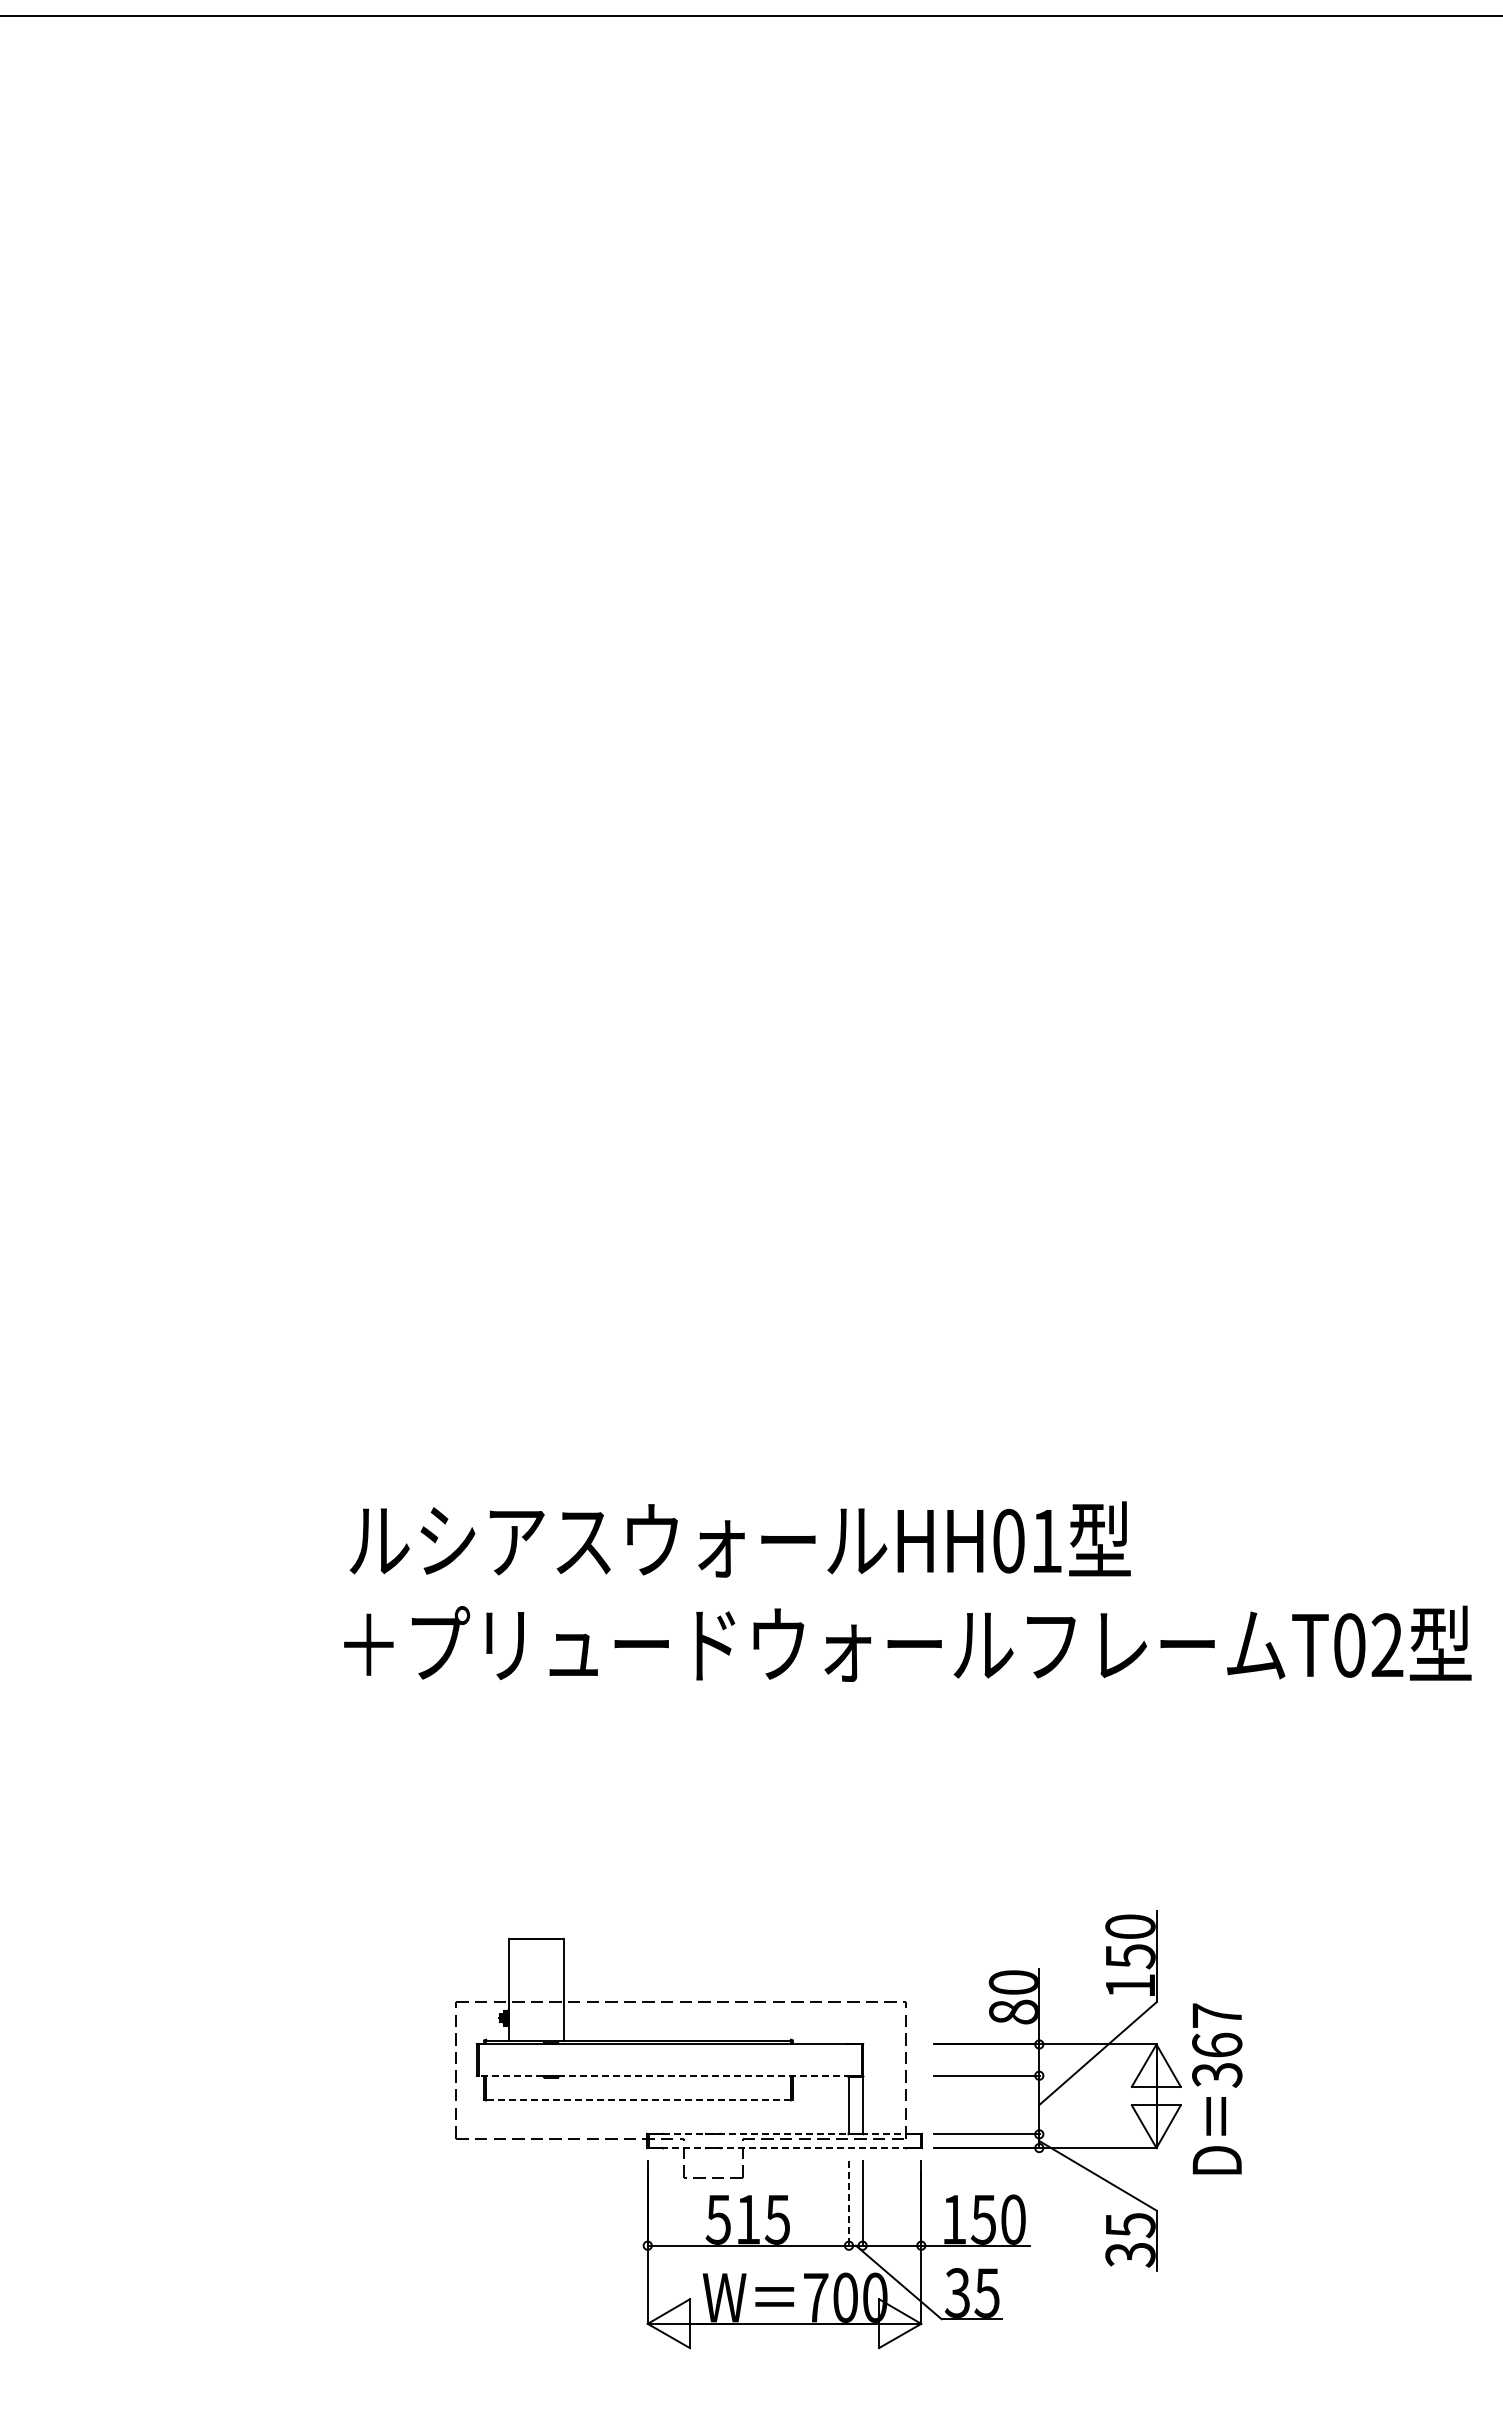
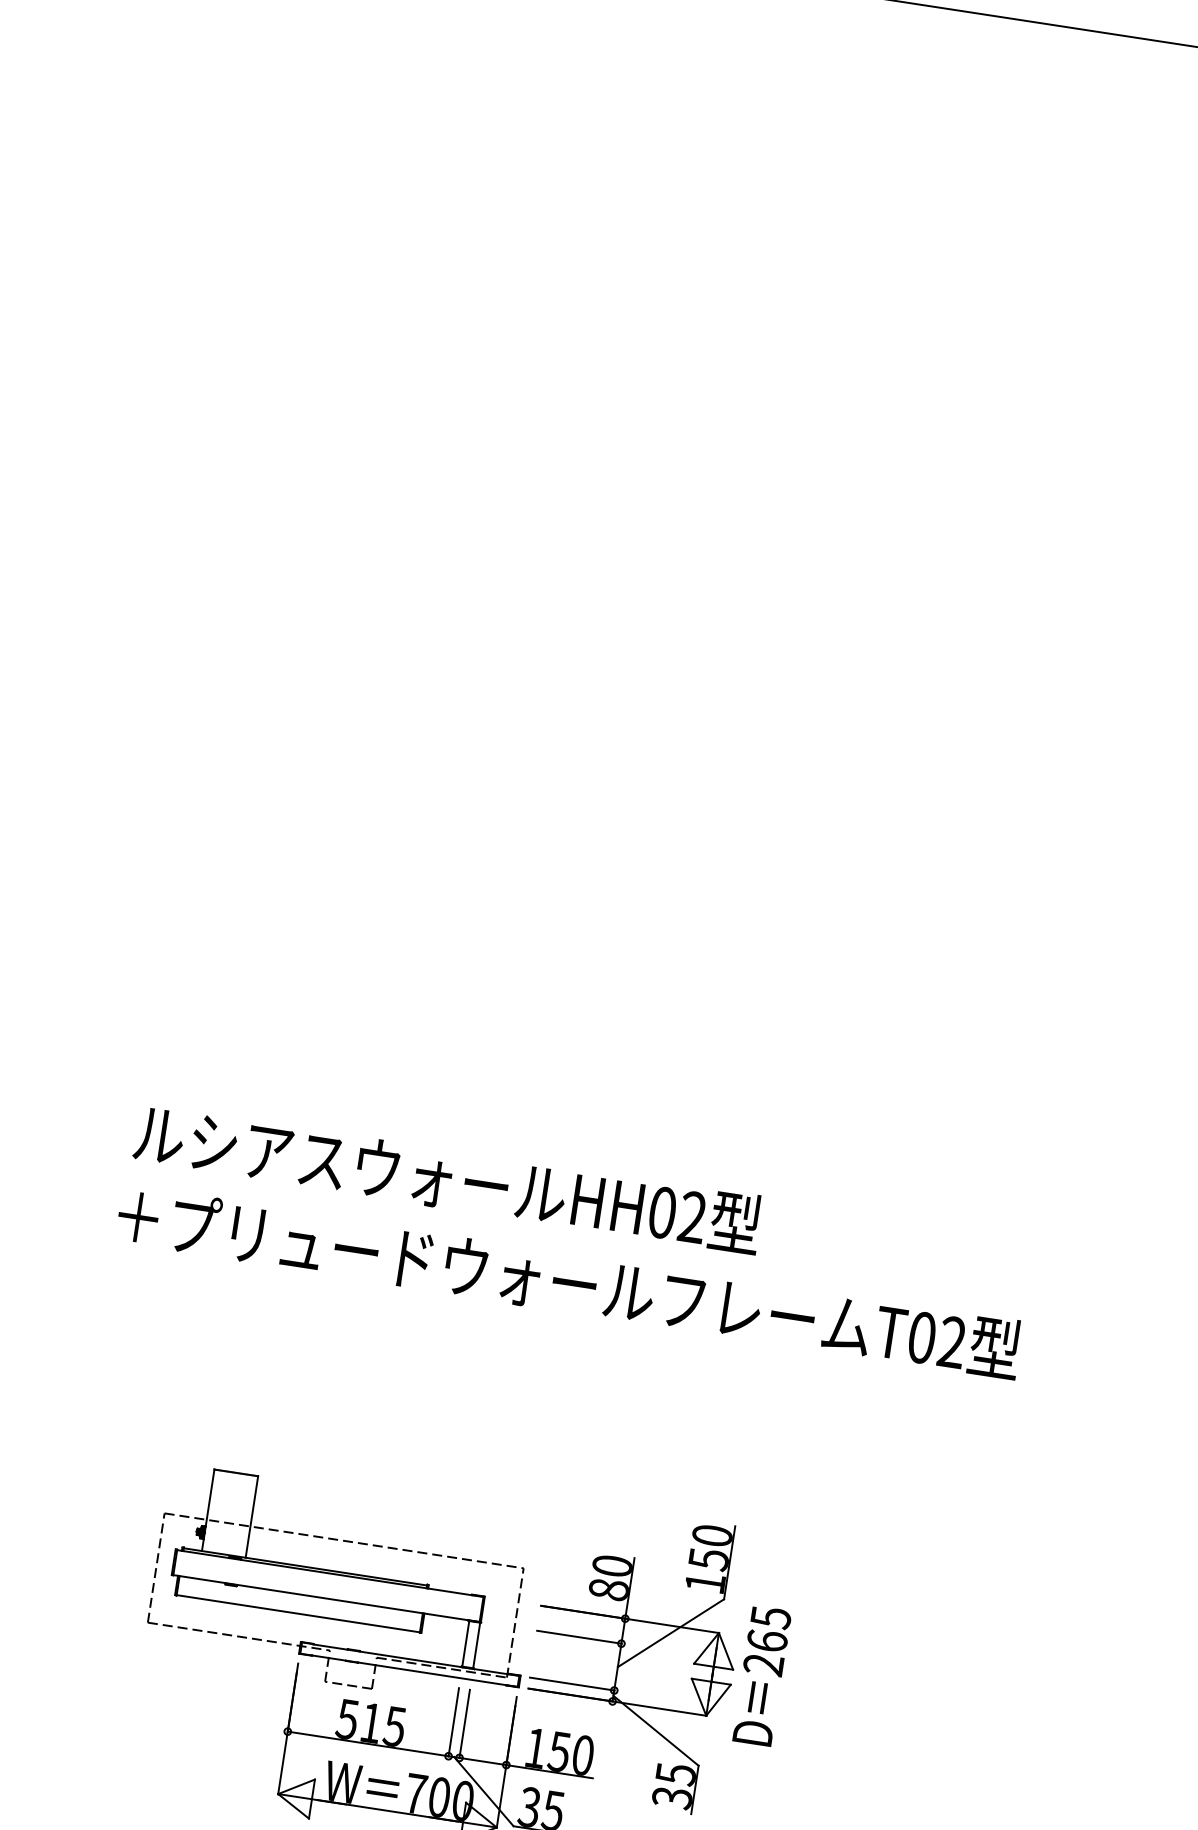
text: (1046, 1540) -> (692, 1216), HH01 -> HH02
text: (1217, 2045) -> (767, 1641), 367 -> 265
line: (670, 2075) -> (326, 1598), dashed -> solid
line: (638, 2099) -> (298, 1613), dashed -> solid
line: (791, 2134) -> (416, 1660), dashed -> solid
line: (791, 2148) -> (414, 1671), dashed -> solid
line: (849, 2203) -> (454, 1722), dashed -> solid

